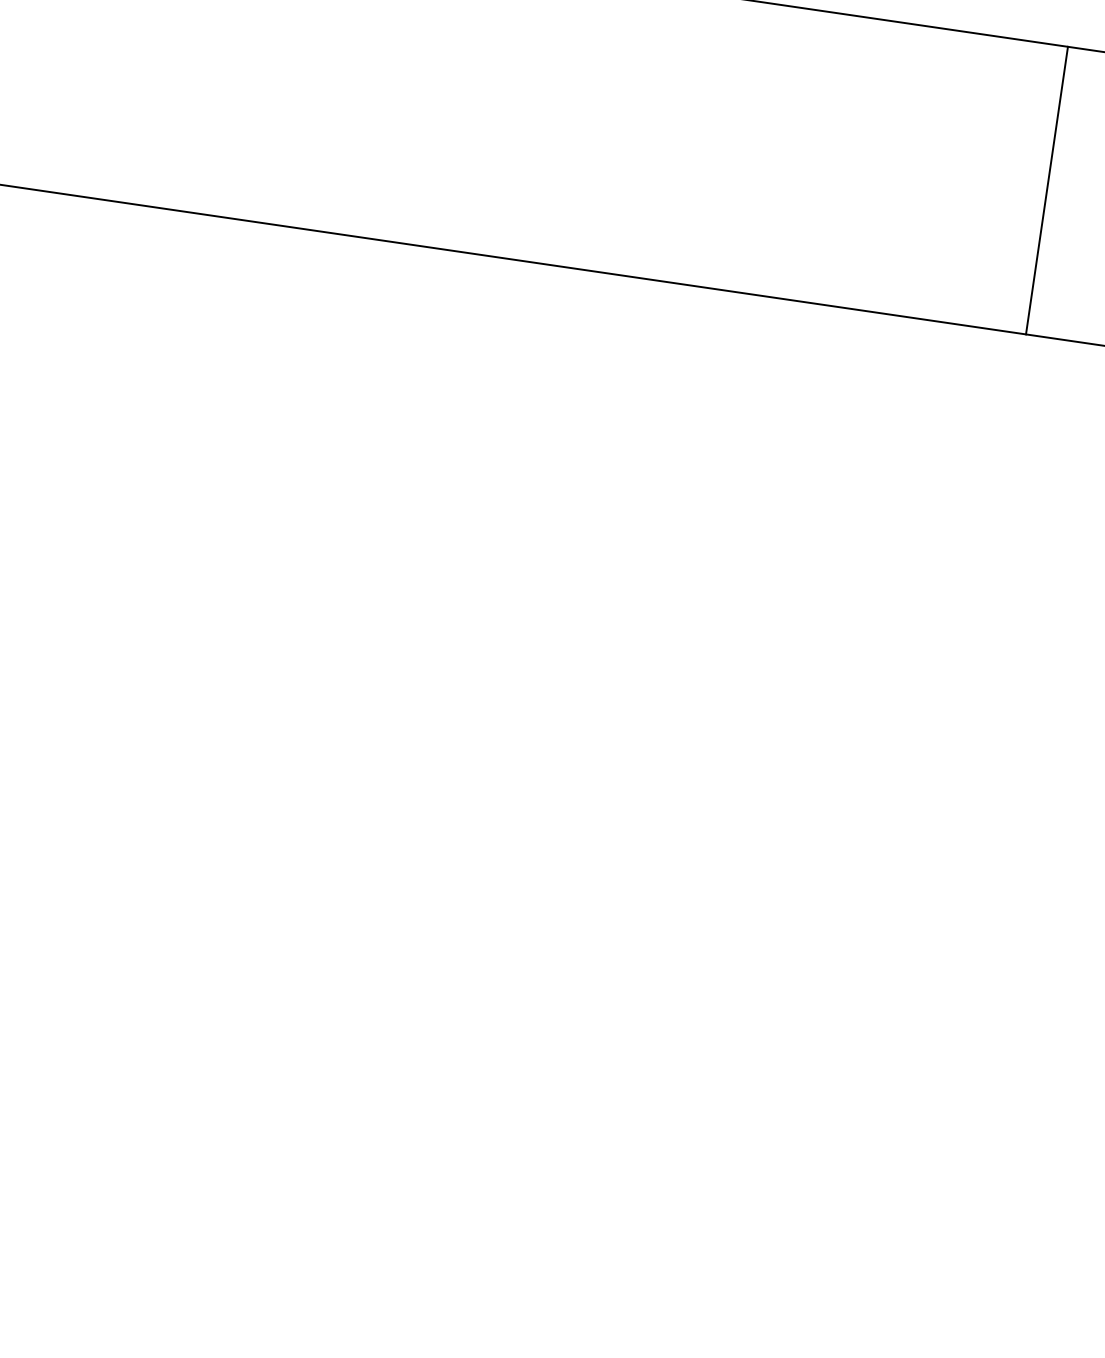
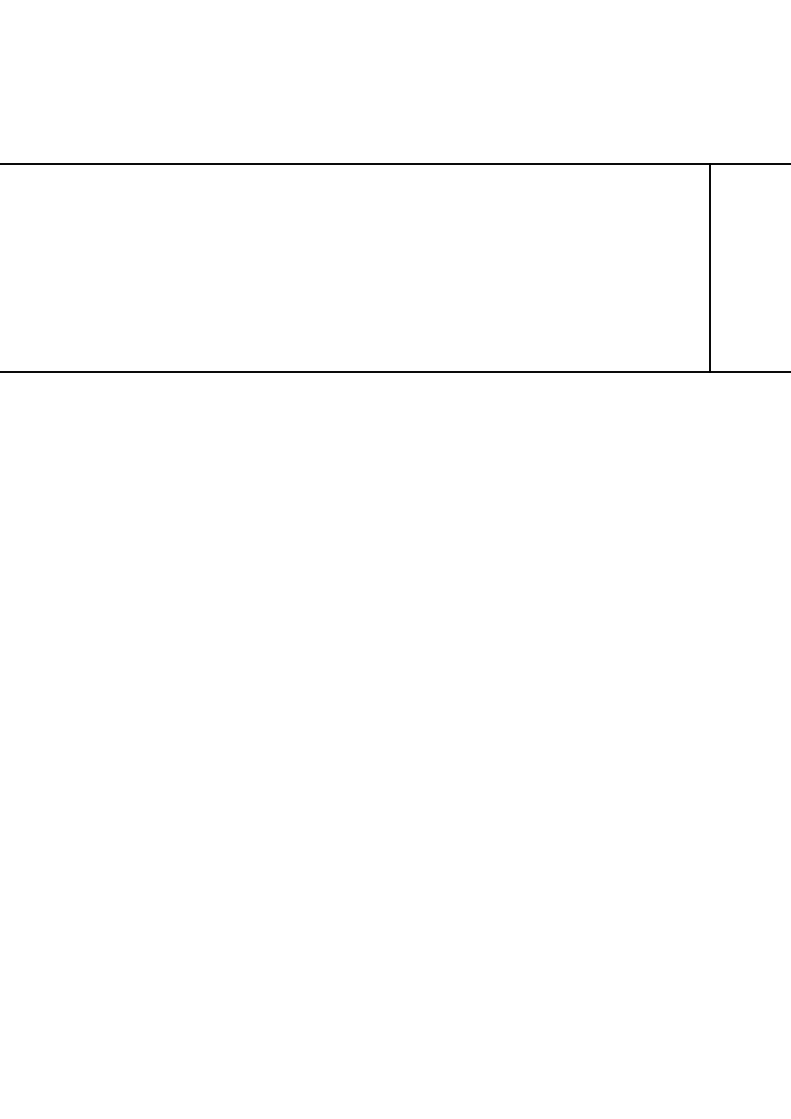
line: (1046, 190) -> (709, 267), moved

